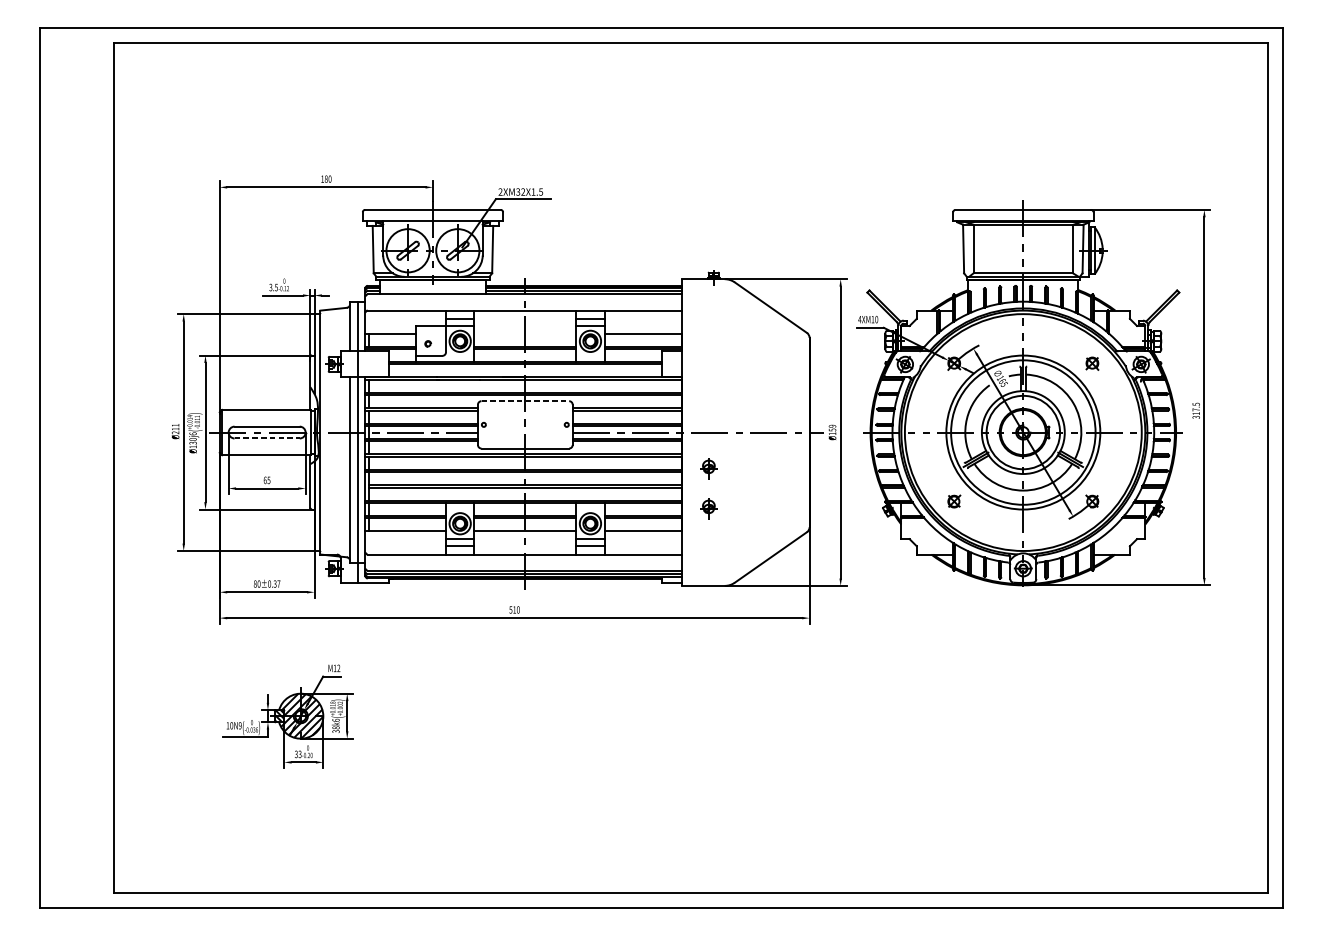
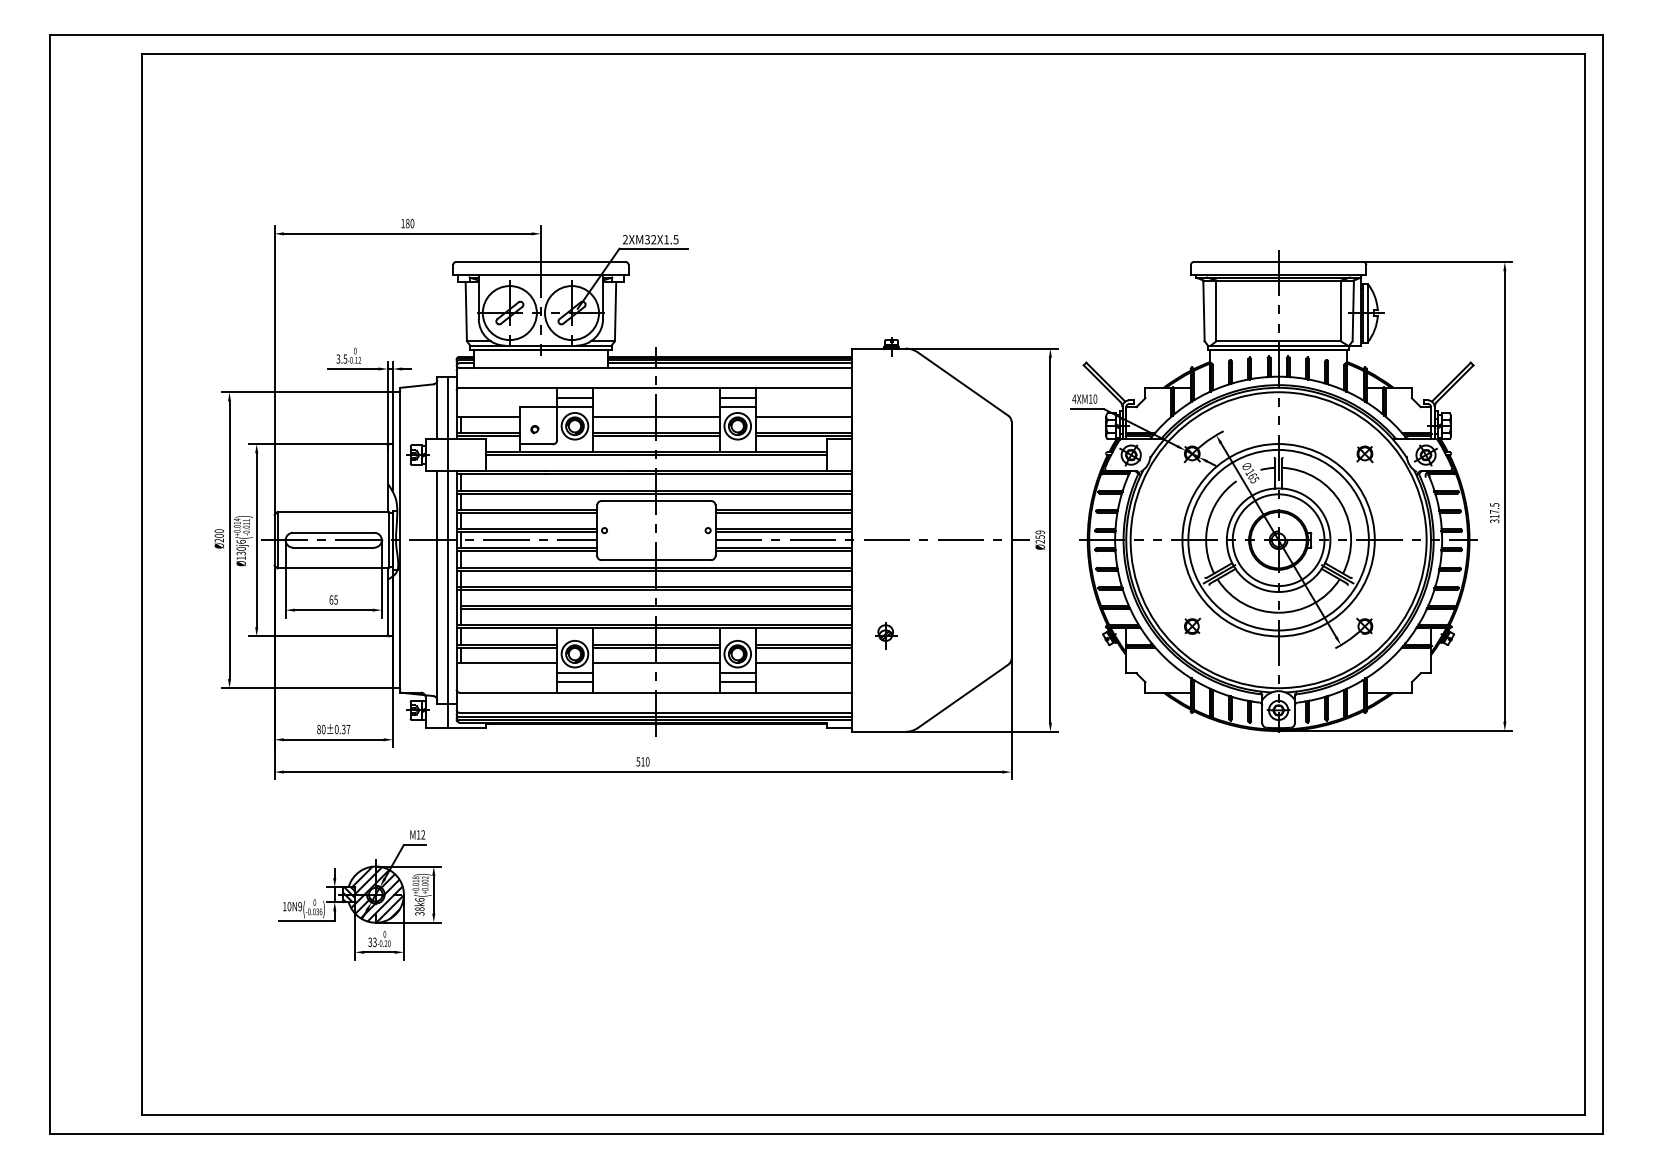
line: (524, 334) -> (655, 417), added
line: (525, 401) -> (656, 501), dashed -> solid
text: (174, 427) -> (218, 533), Ø211 -> Ø200
text: (831, 433) -> (1039, 541), Ø159 -> Ø259
line: (266, 438) -> (333, 547), dashed -> solid
part: (709, 468) -> (886, 585), removed

